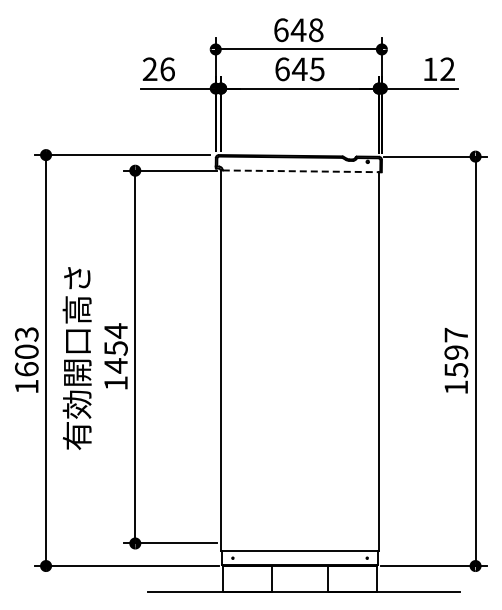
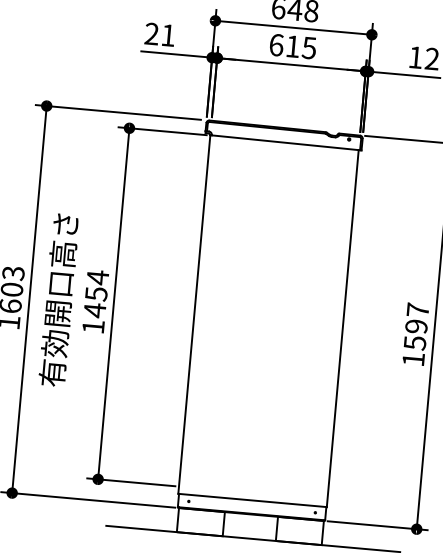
text: (299, 68) -> (292, 45), 645 -> 615
text: (167, 69) -> (168, 35), 26 -> 21
line: (302, 171) -> (286, 143), dashed -> solid

